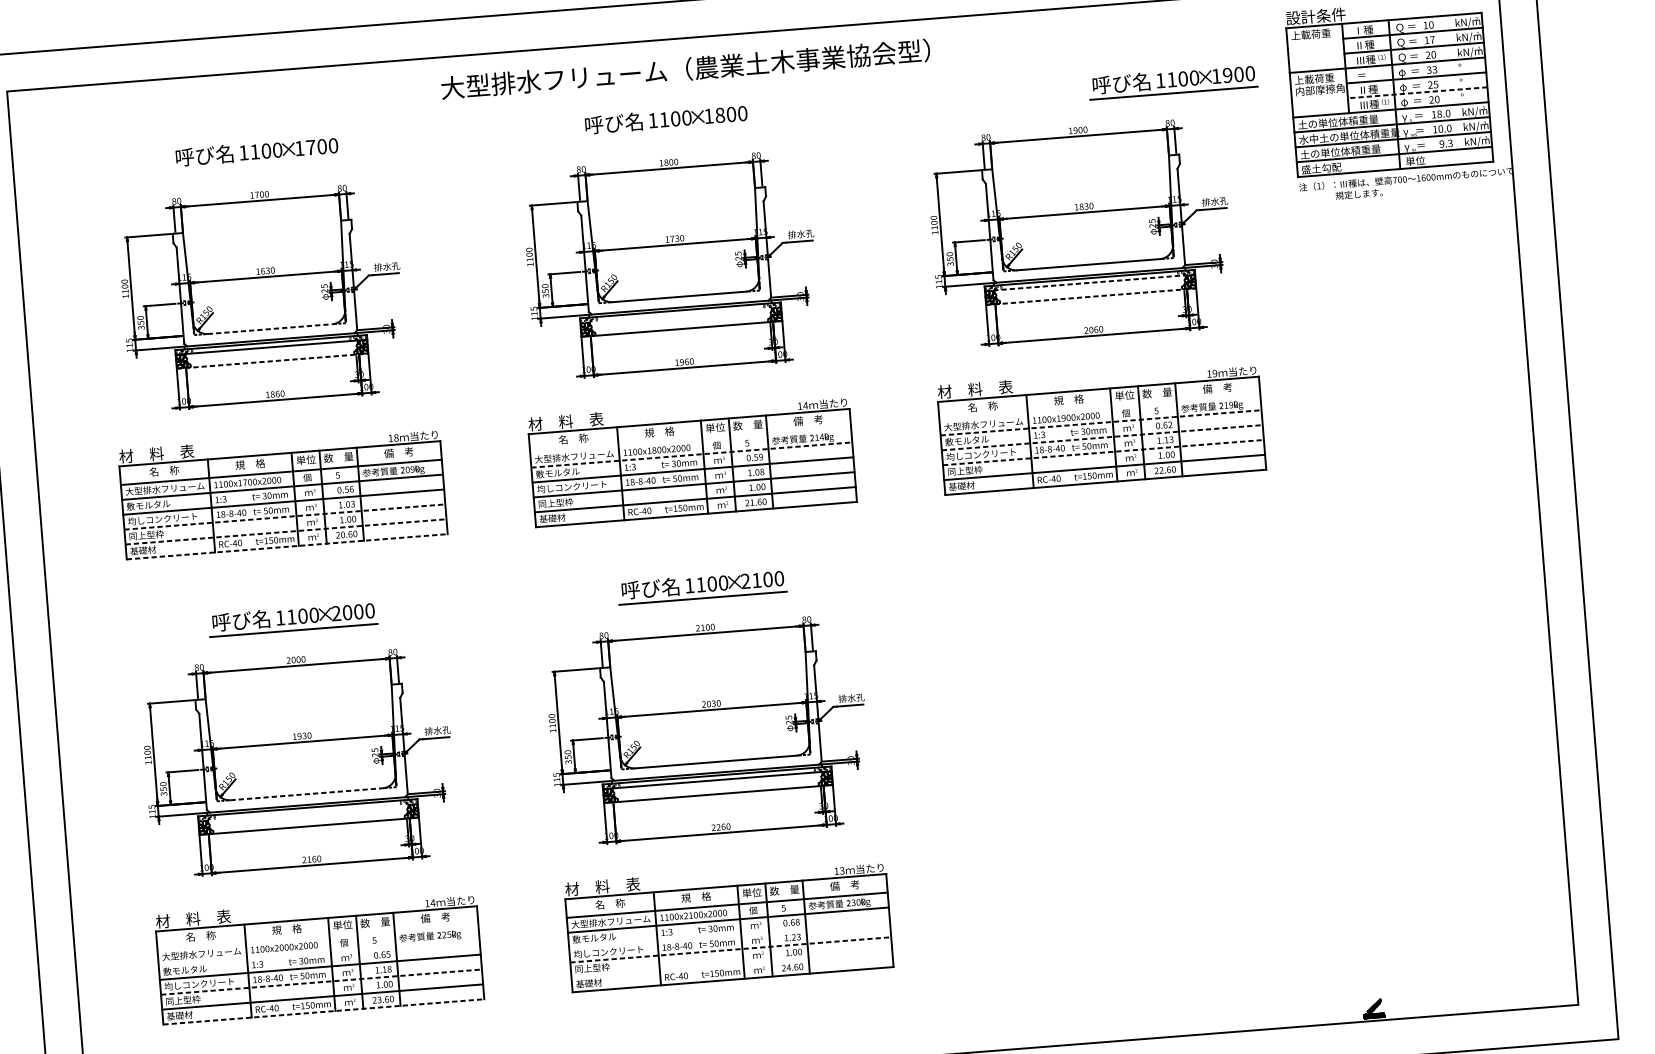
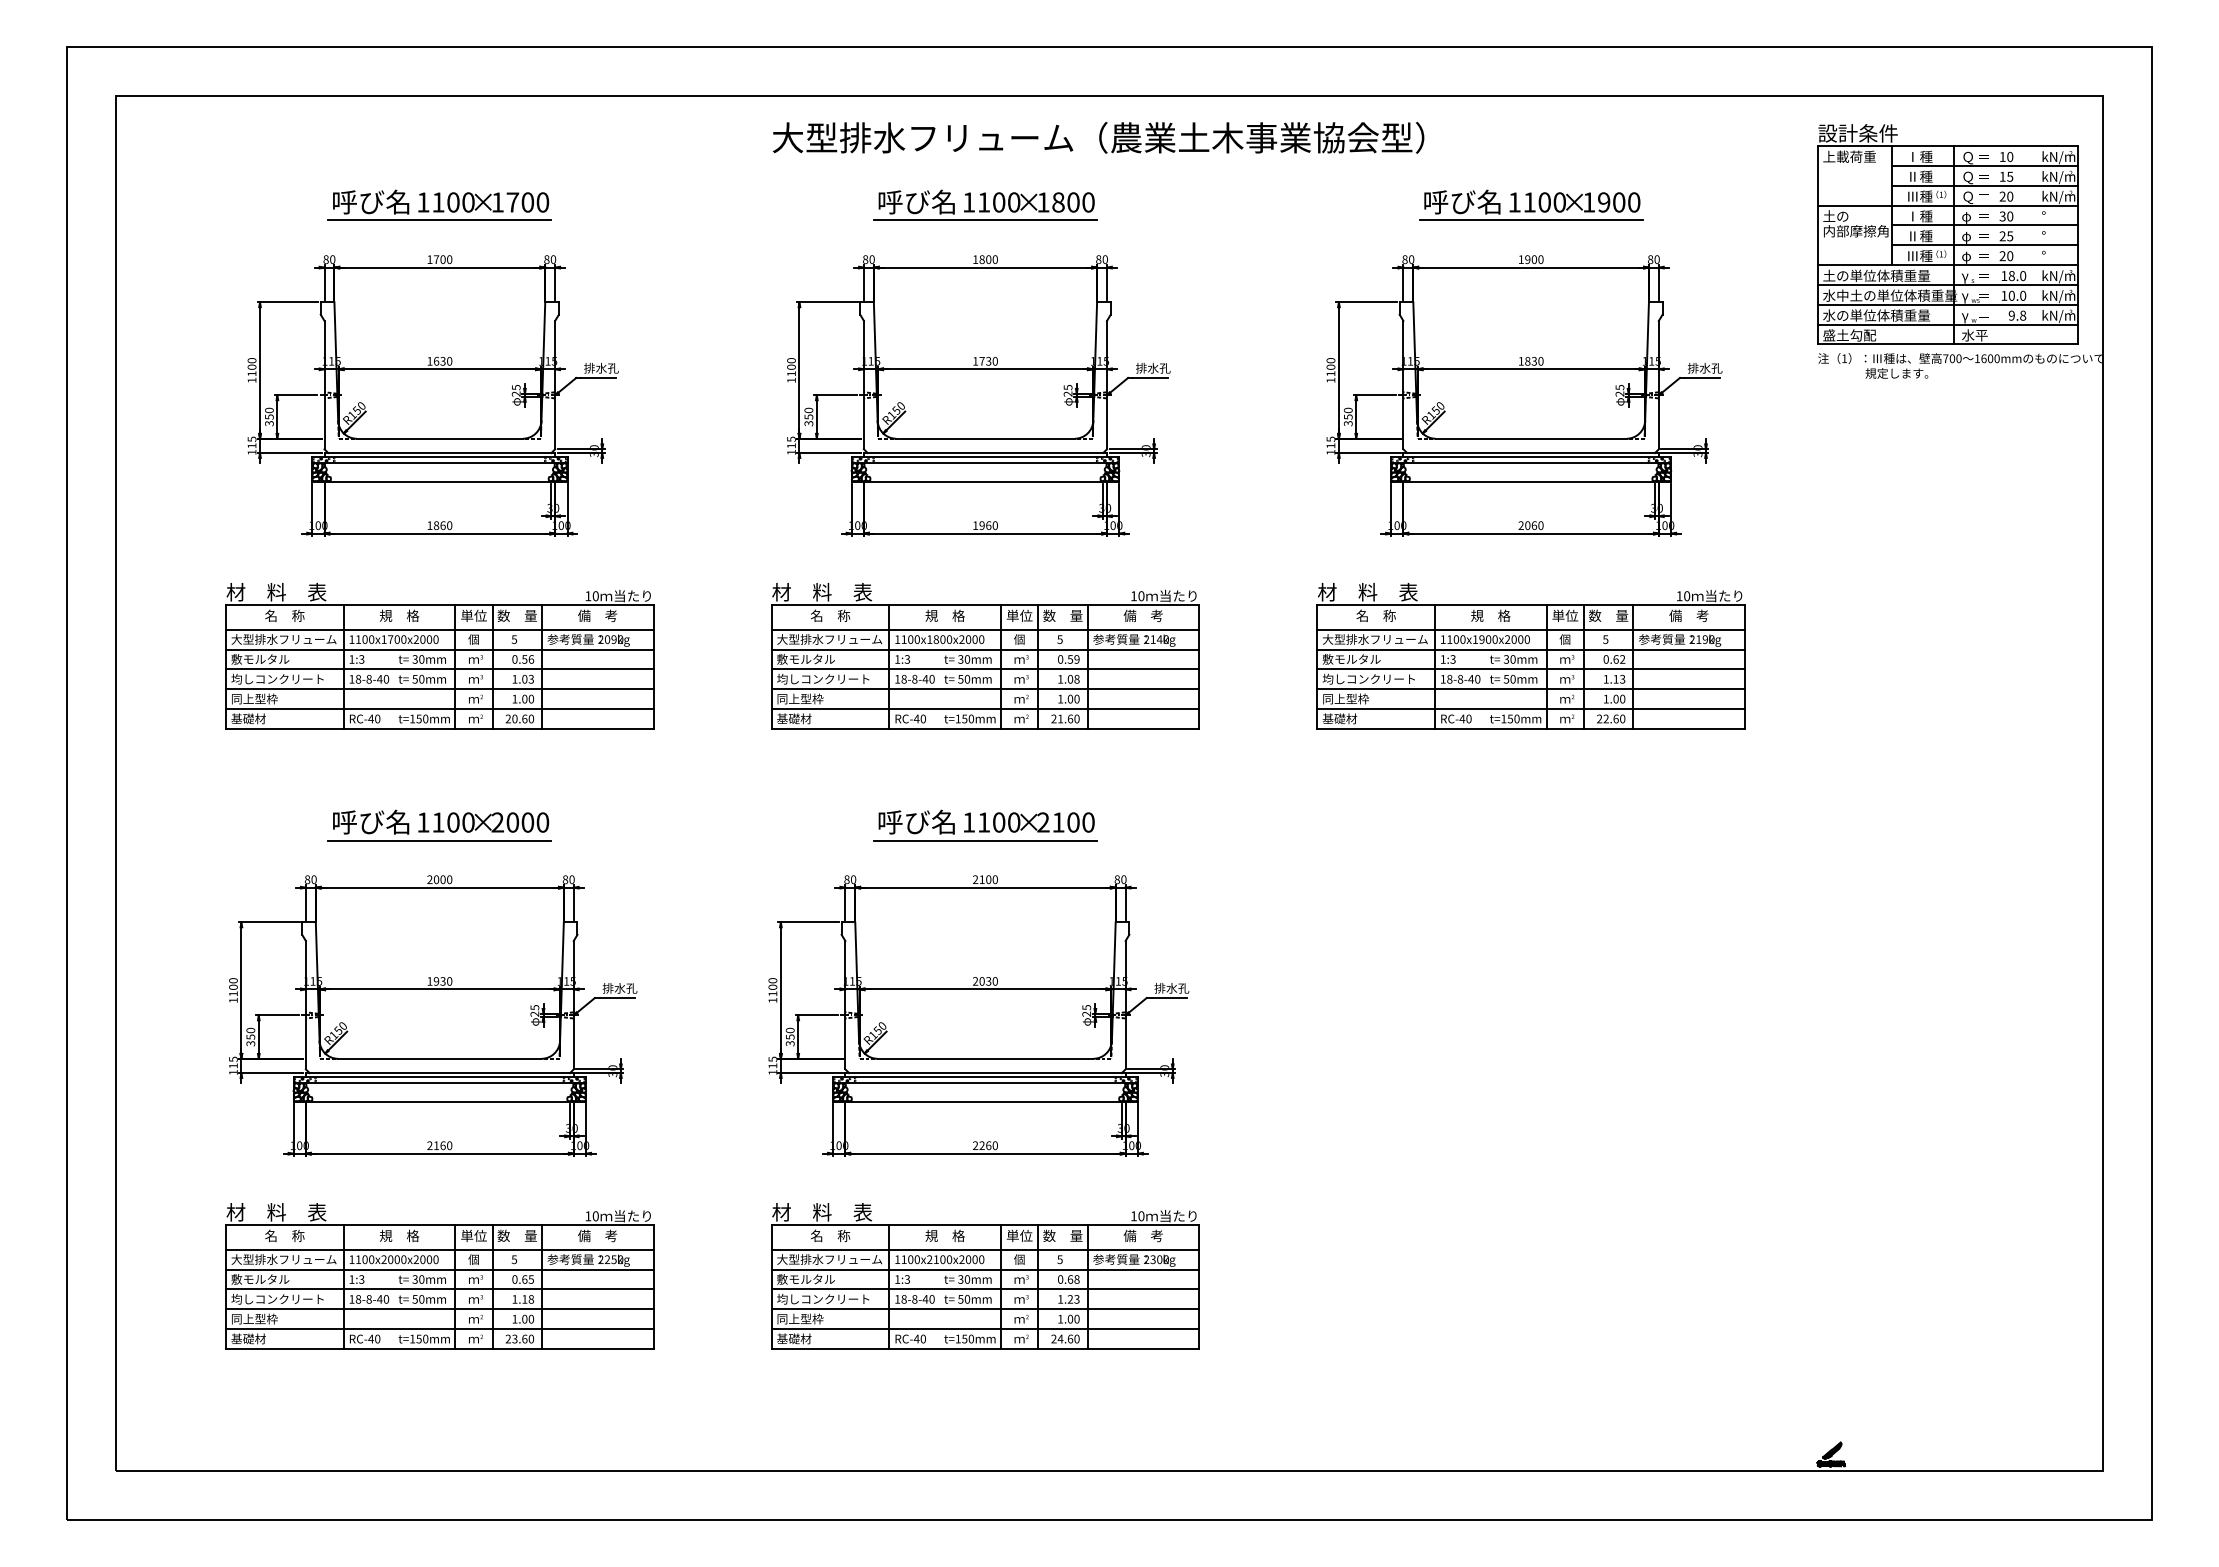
text: (1432, 39) -> (2010, 176), 17 -> 15
text: (685, 69) -> (1098, 137), moved
text: (1435, 69) -> (2010, 216), 33 -> 30
text: (1367, 75) -> (1920, 216), ＝ -> Ⅰ種
text: (1314, 79) -> (1849, 216), 上載荷重 -> 土の
part: (1173, 81) -> (1531, 204), moved
line: (1417, 92) -> (1984, 245), dashed -> solid
line: (666, 133) -> (985, 220), added
text: (1450, 143) -> (2023, 315), 9.3 -> 9.8
text: (1305, 155) -> (1829, 316), 土の単位体積重量 -> 水の単位体積重量
text: (1415, 161) -> (1974, 335), 単位 -> 水平
line: (256, 165) -> (439, 220), added
line: (1090, 282) -> (1531, 462), dashed -> solid
line: (1091, 296) -> (1531, 481), dashed -> solid
line: (680, 314) -> (985, 462), added
line: (270, 328) -> (440, 438), dashed -> solid
line: (272, 361) -> (439, 481), dashed -> solid
text: (1215, 373) -> (1687, 596), 19 -> 10
text: (805, 406) -> (1141, 596), 14 -> 10
line: (1100, 407) -> (1531, 629), added
line: (1101, 422) -> (1531, 649), dashed -> solid
text: (396, 437) -> (595, 595), 18 -> 10
line: (1102, 437) -> (1531, 669), dashed -> solid
line: (690, 440) -> (985, 629), added
line: (1103, 452) -> (1531, 689), dashed -> solid
line: (691, 455) -> (985, 649), dashed -> solid
line: (284, 517) -> (439, 689), dashed -> solid
line: (285, 532) -> (439, 709), dashed -> solid
line: (286, 546) -> (439, 728), dashed -> solid
line: (306, 794) -> (439, 1058), dashed -> solid
line: (307, 812) -> (439, 1083), added
text: (842, 871) -> (1141, 1216), 13 -> 10
text: (432, 903) -> (595, 1216), 14 -> 10
line: (729, 935) -> (985, 1289), added
line: (317, 937) -> (439, 1249), added
line: (730, 950) -> (985, 1309), dashed -> solid
line: (318, 952) -> (439, 1269), added
line: (731, 965) -> (985, 1329), added
line: (321, 982) -> (439, 1309), dashed -> solid
line: (323, 1012) -> (439, 1349), dashed -> solid

